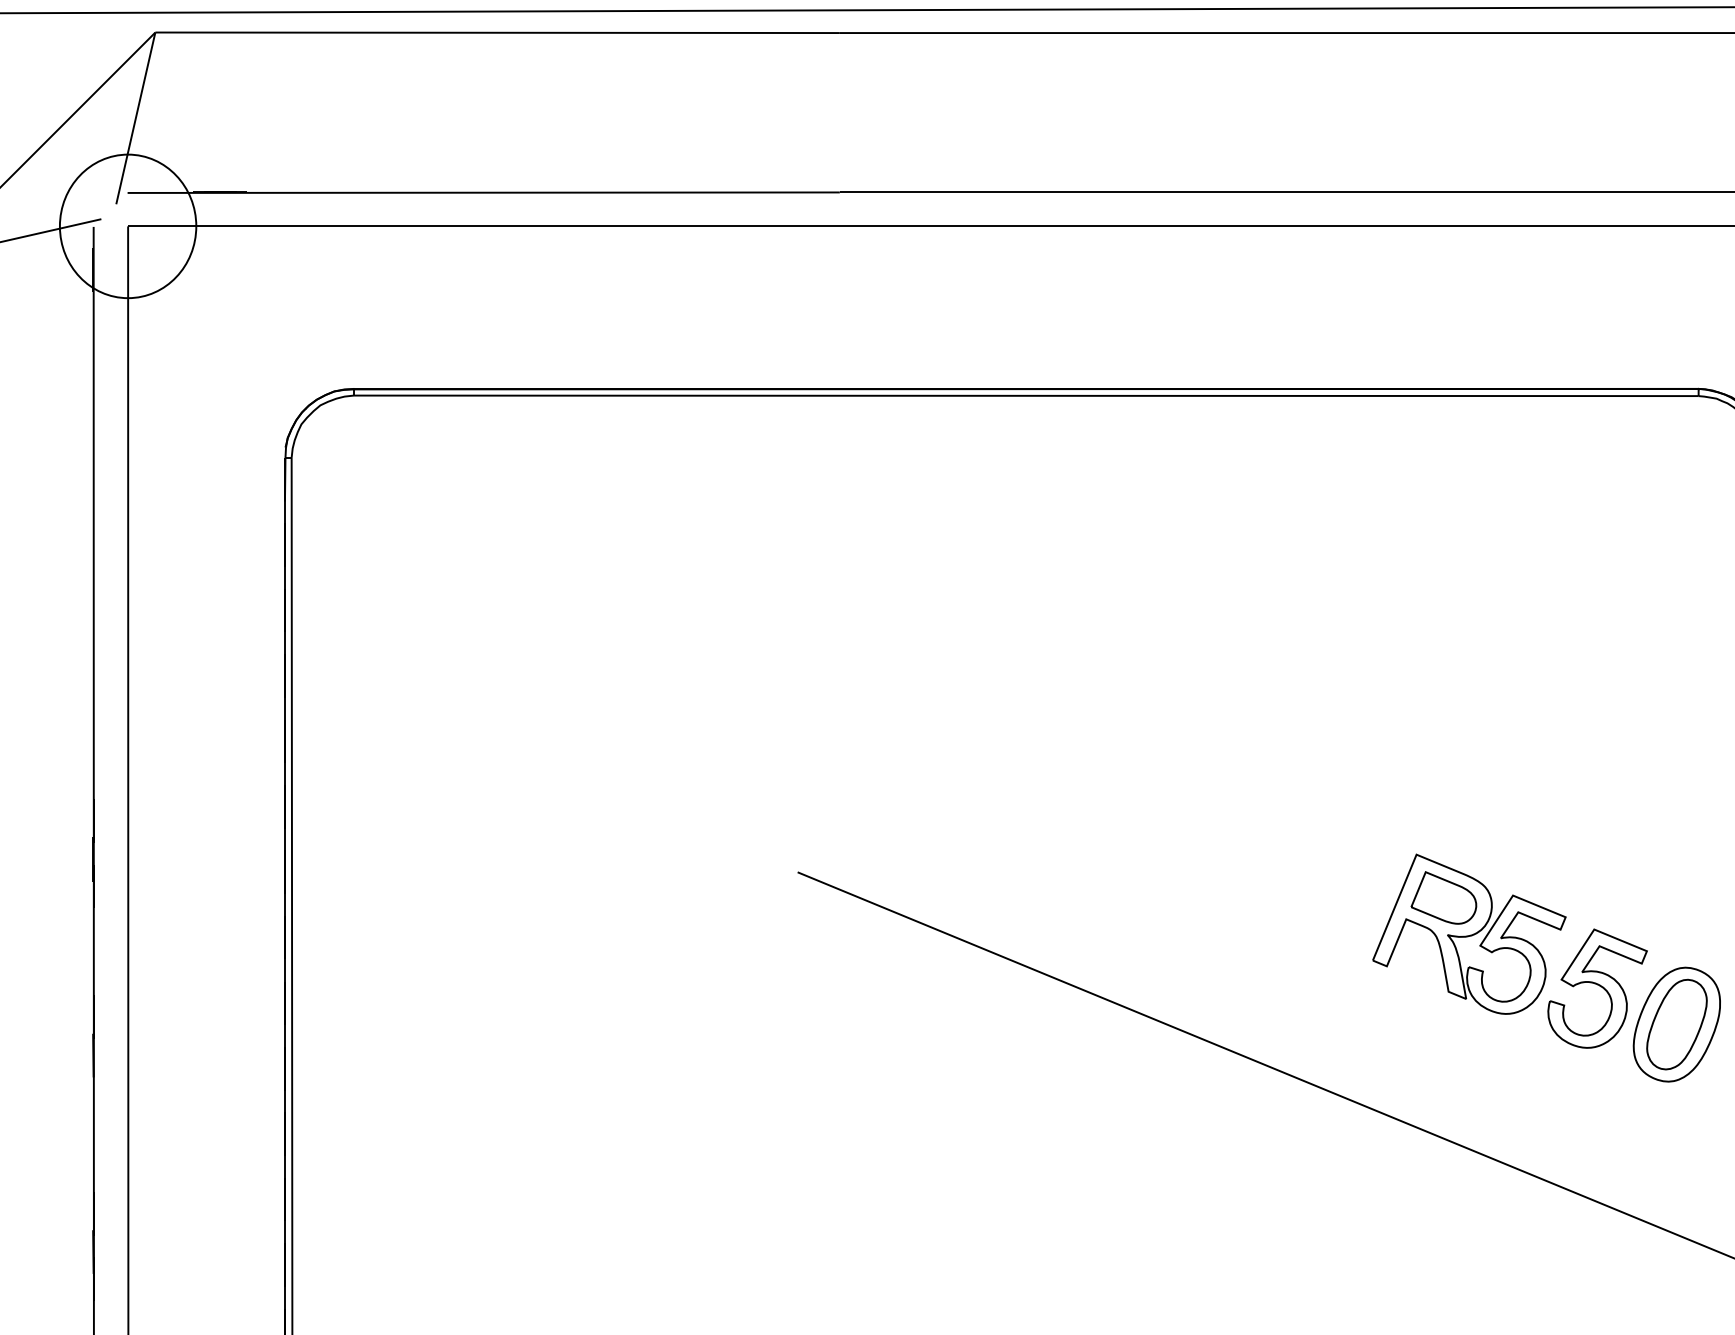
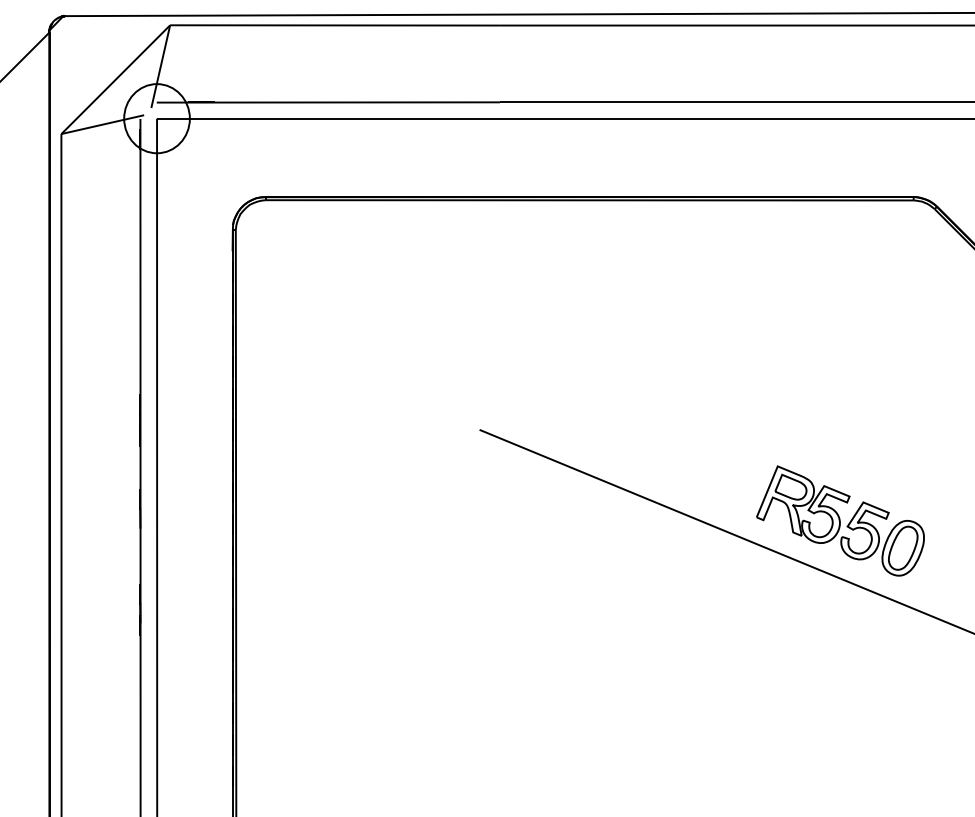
part: (1546, 967) -> (840, 520), moved

